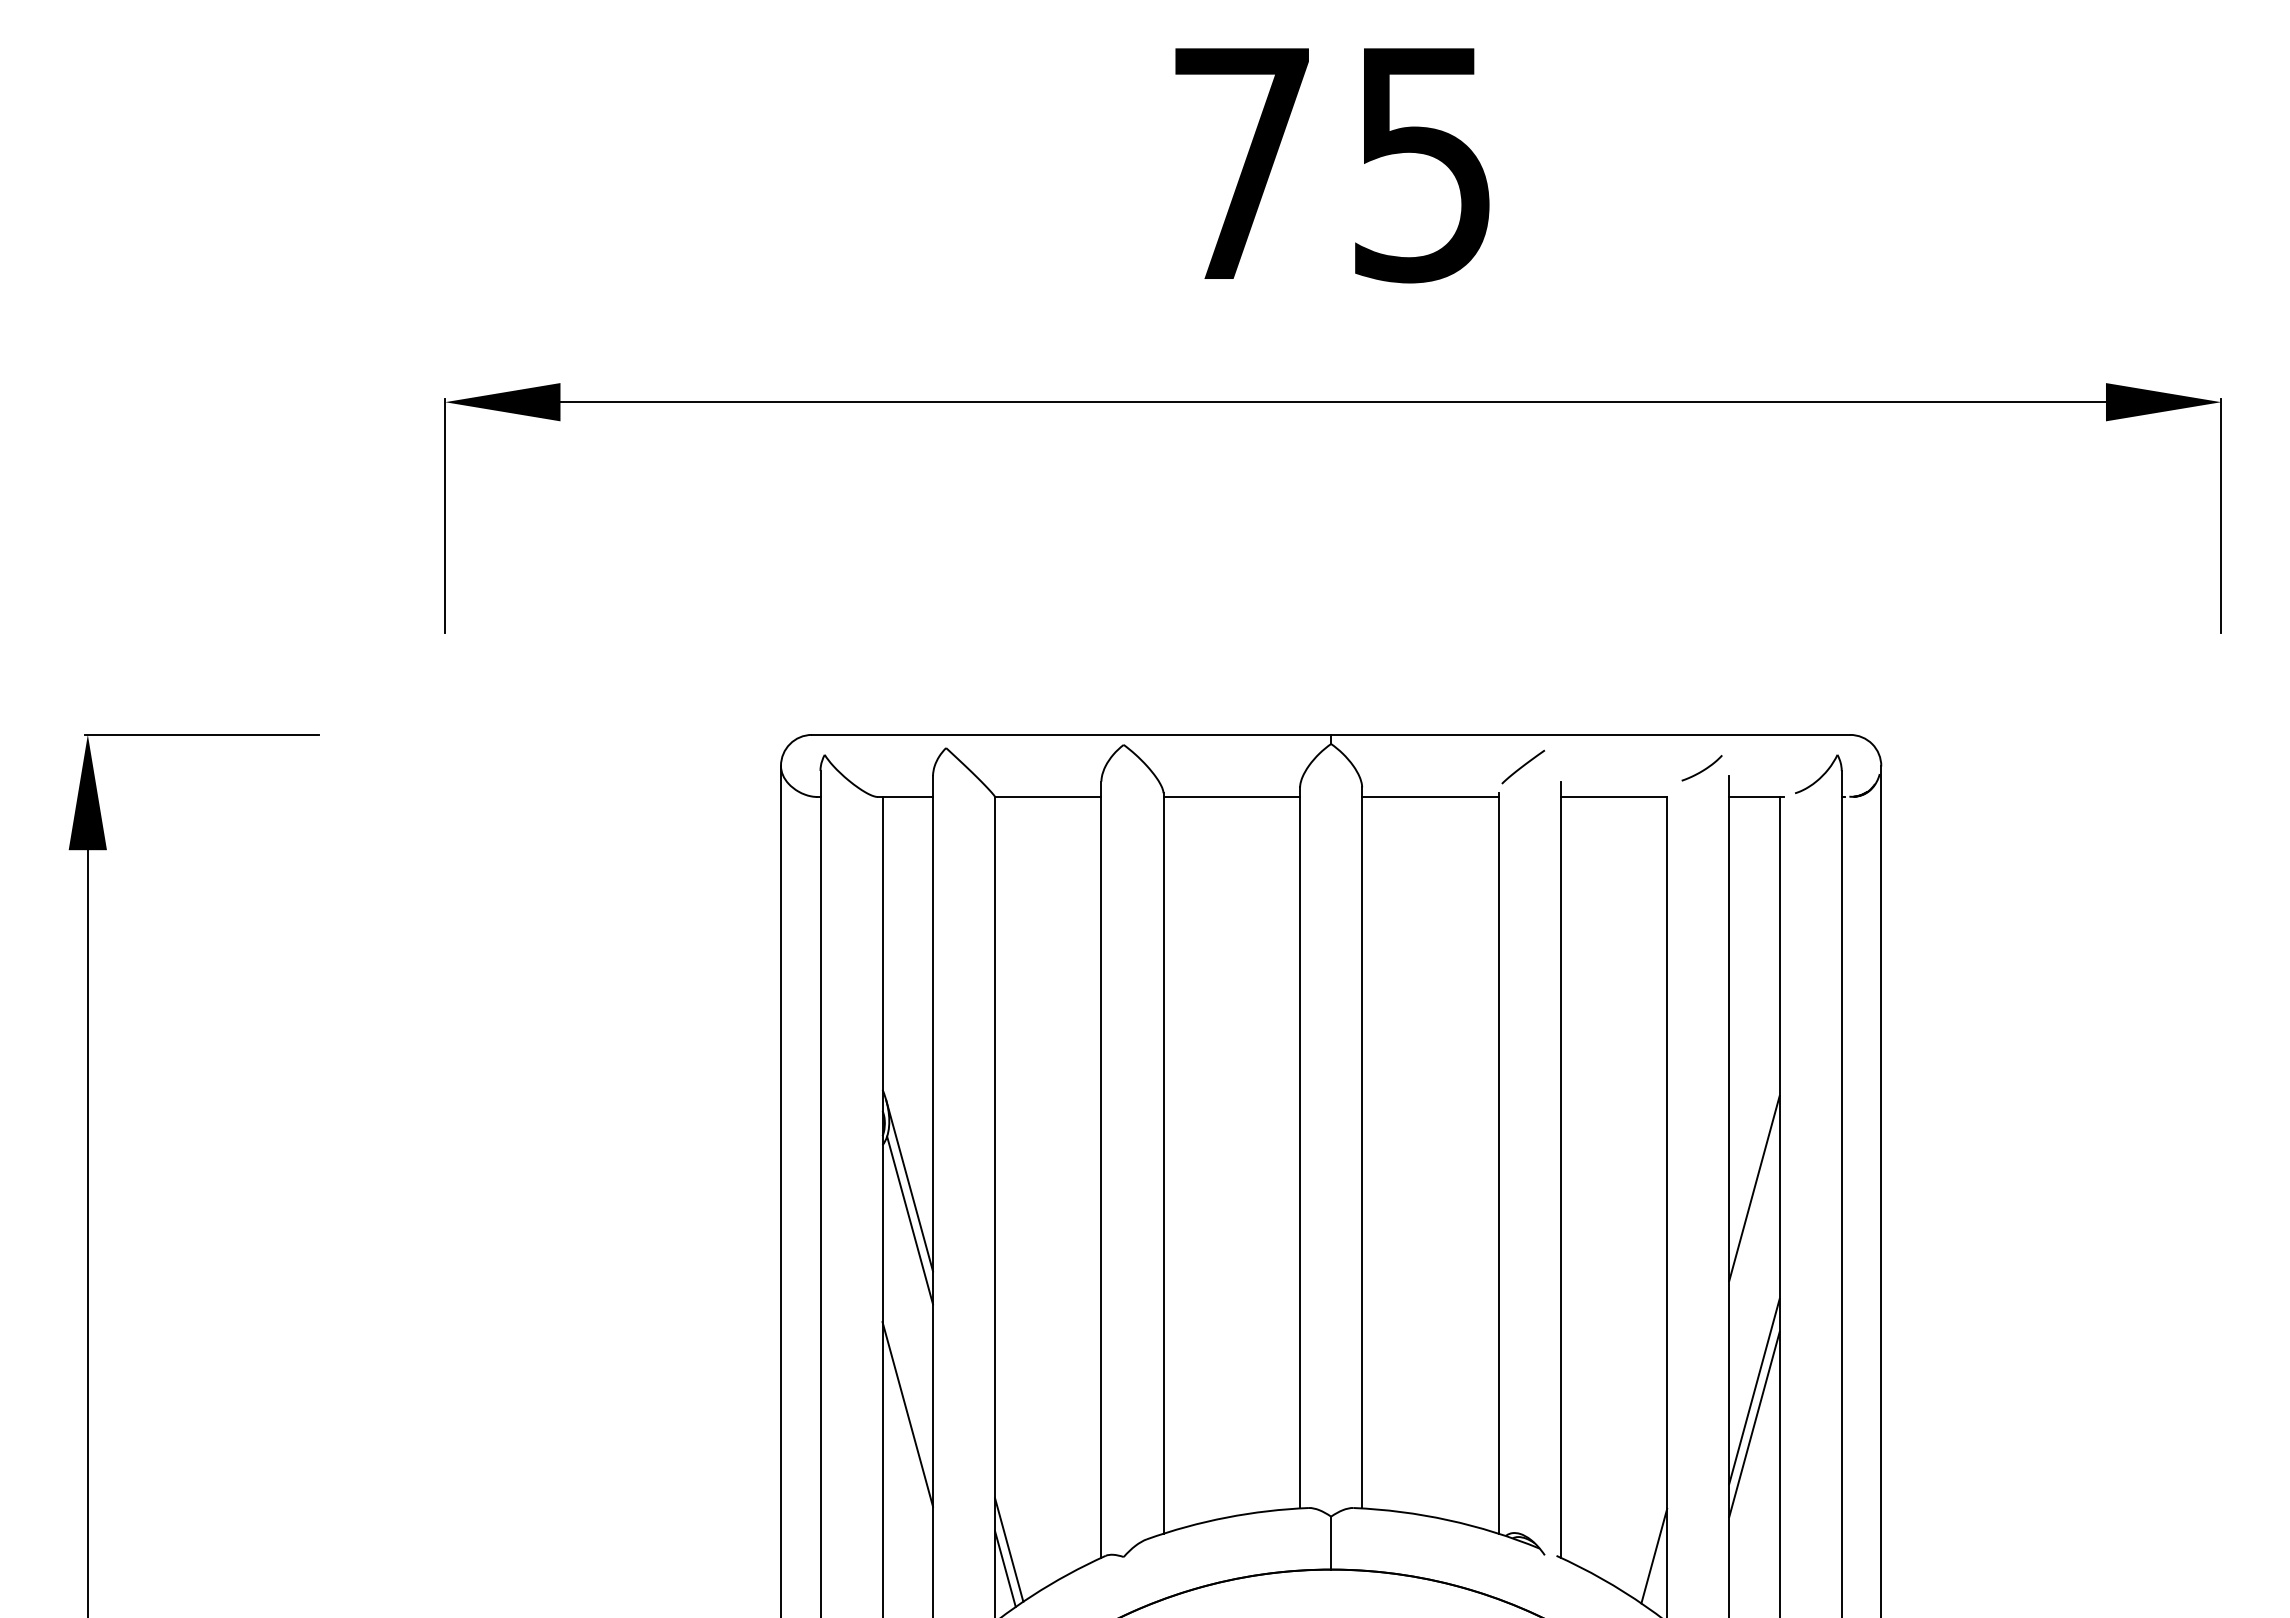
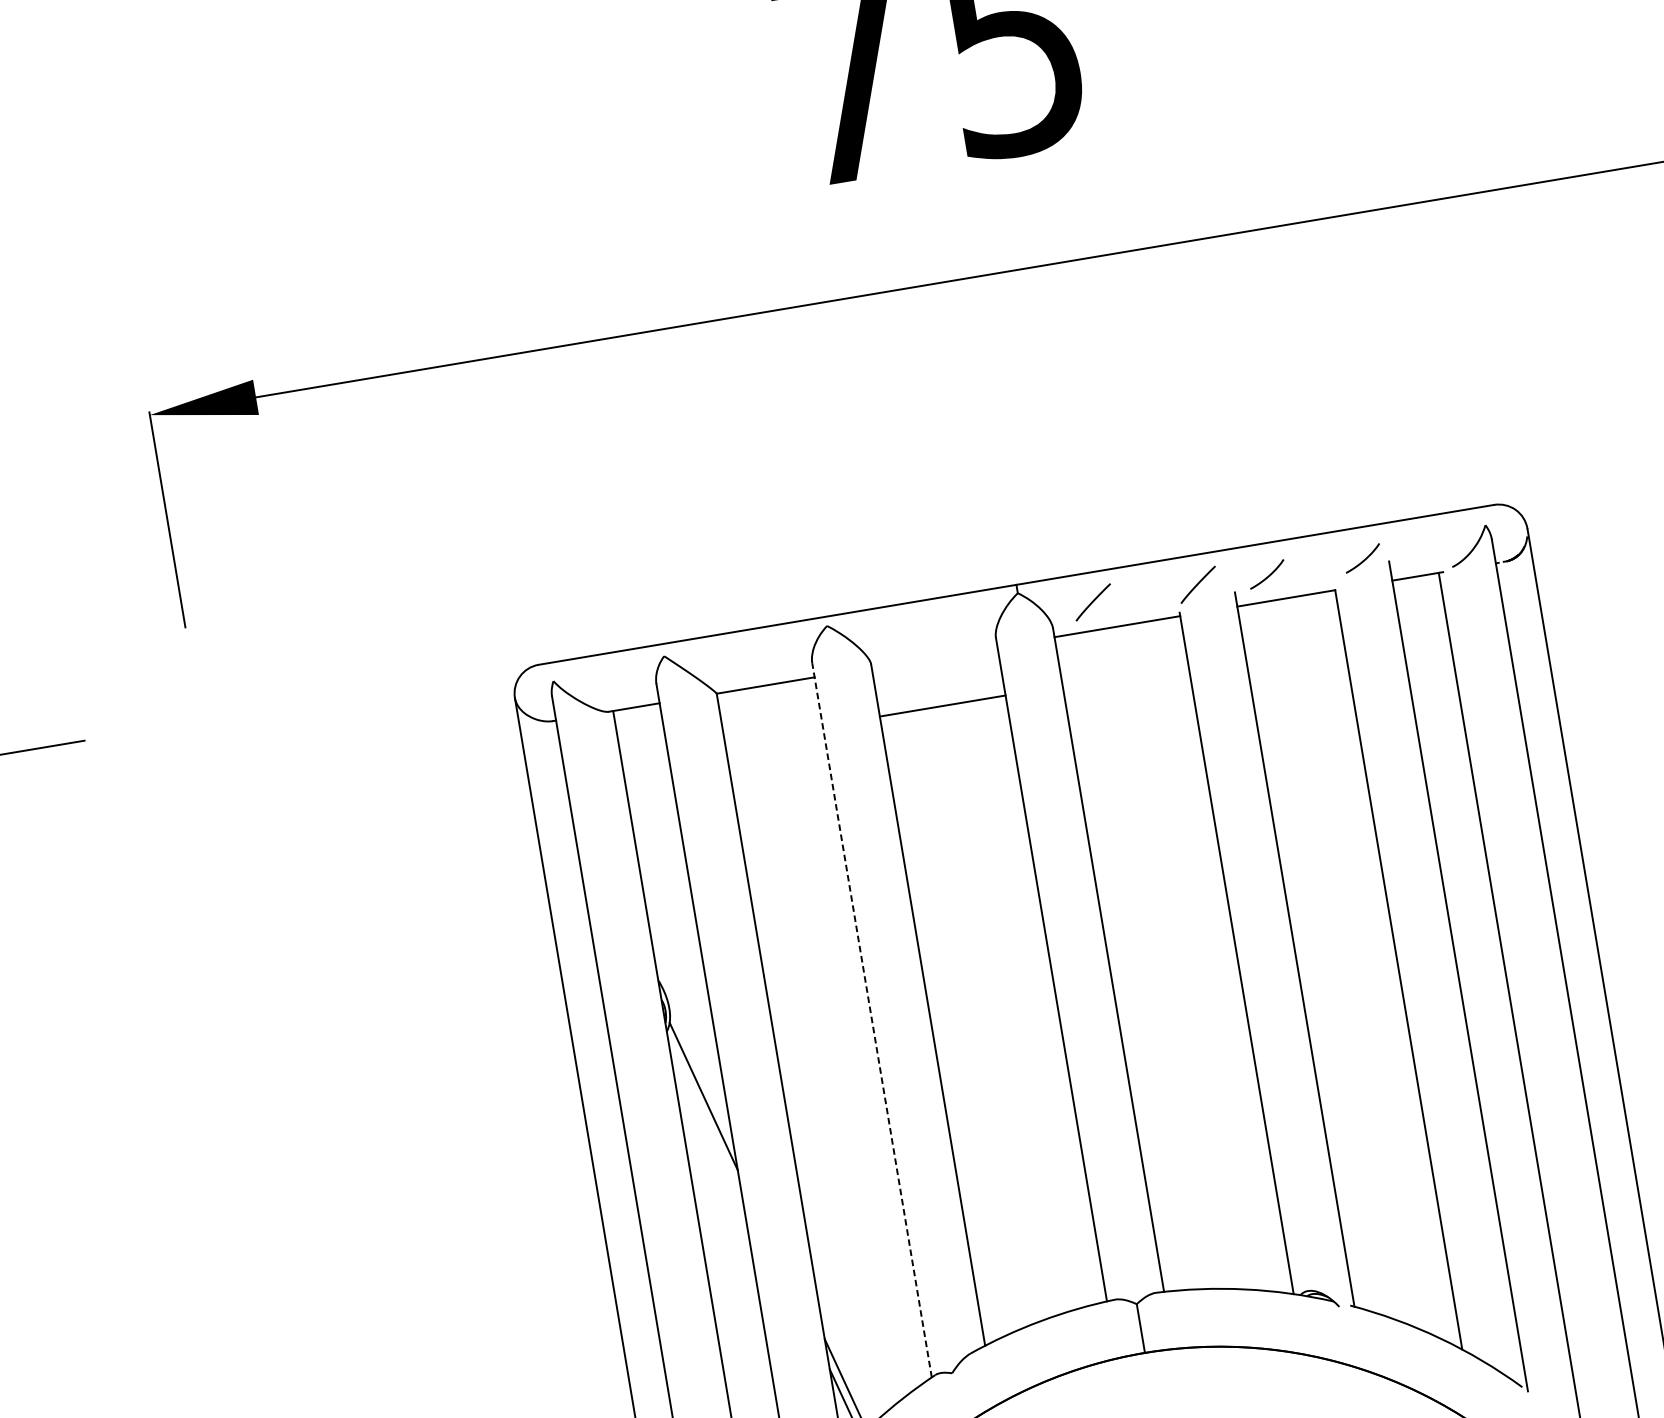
curve: (1409, 766) -> (1093, 601), added
curve: (1597, 770) -> (1267, 576), added
line: (1231, 796) -> (942, 705), moved
line: (1101, 1169) -> (872, 1020), solid -> dashed
line: (909, 1185) -> (697, 1064), removed
line: (1754, 1188) -> (1475, 937), removed
line: (1754, 1391) -> (1507, 1123), removed
line: (907, 1414) -> (731, 1275), removed
line: (1754, 1424) -> (1512, 1154), removed
line: (1654, 1555) -> (1440, 1290), removed

